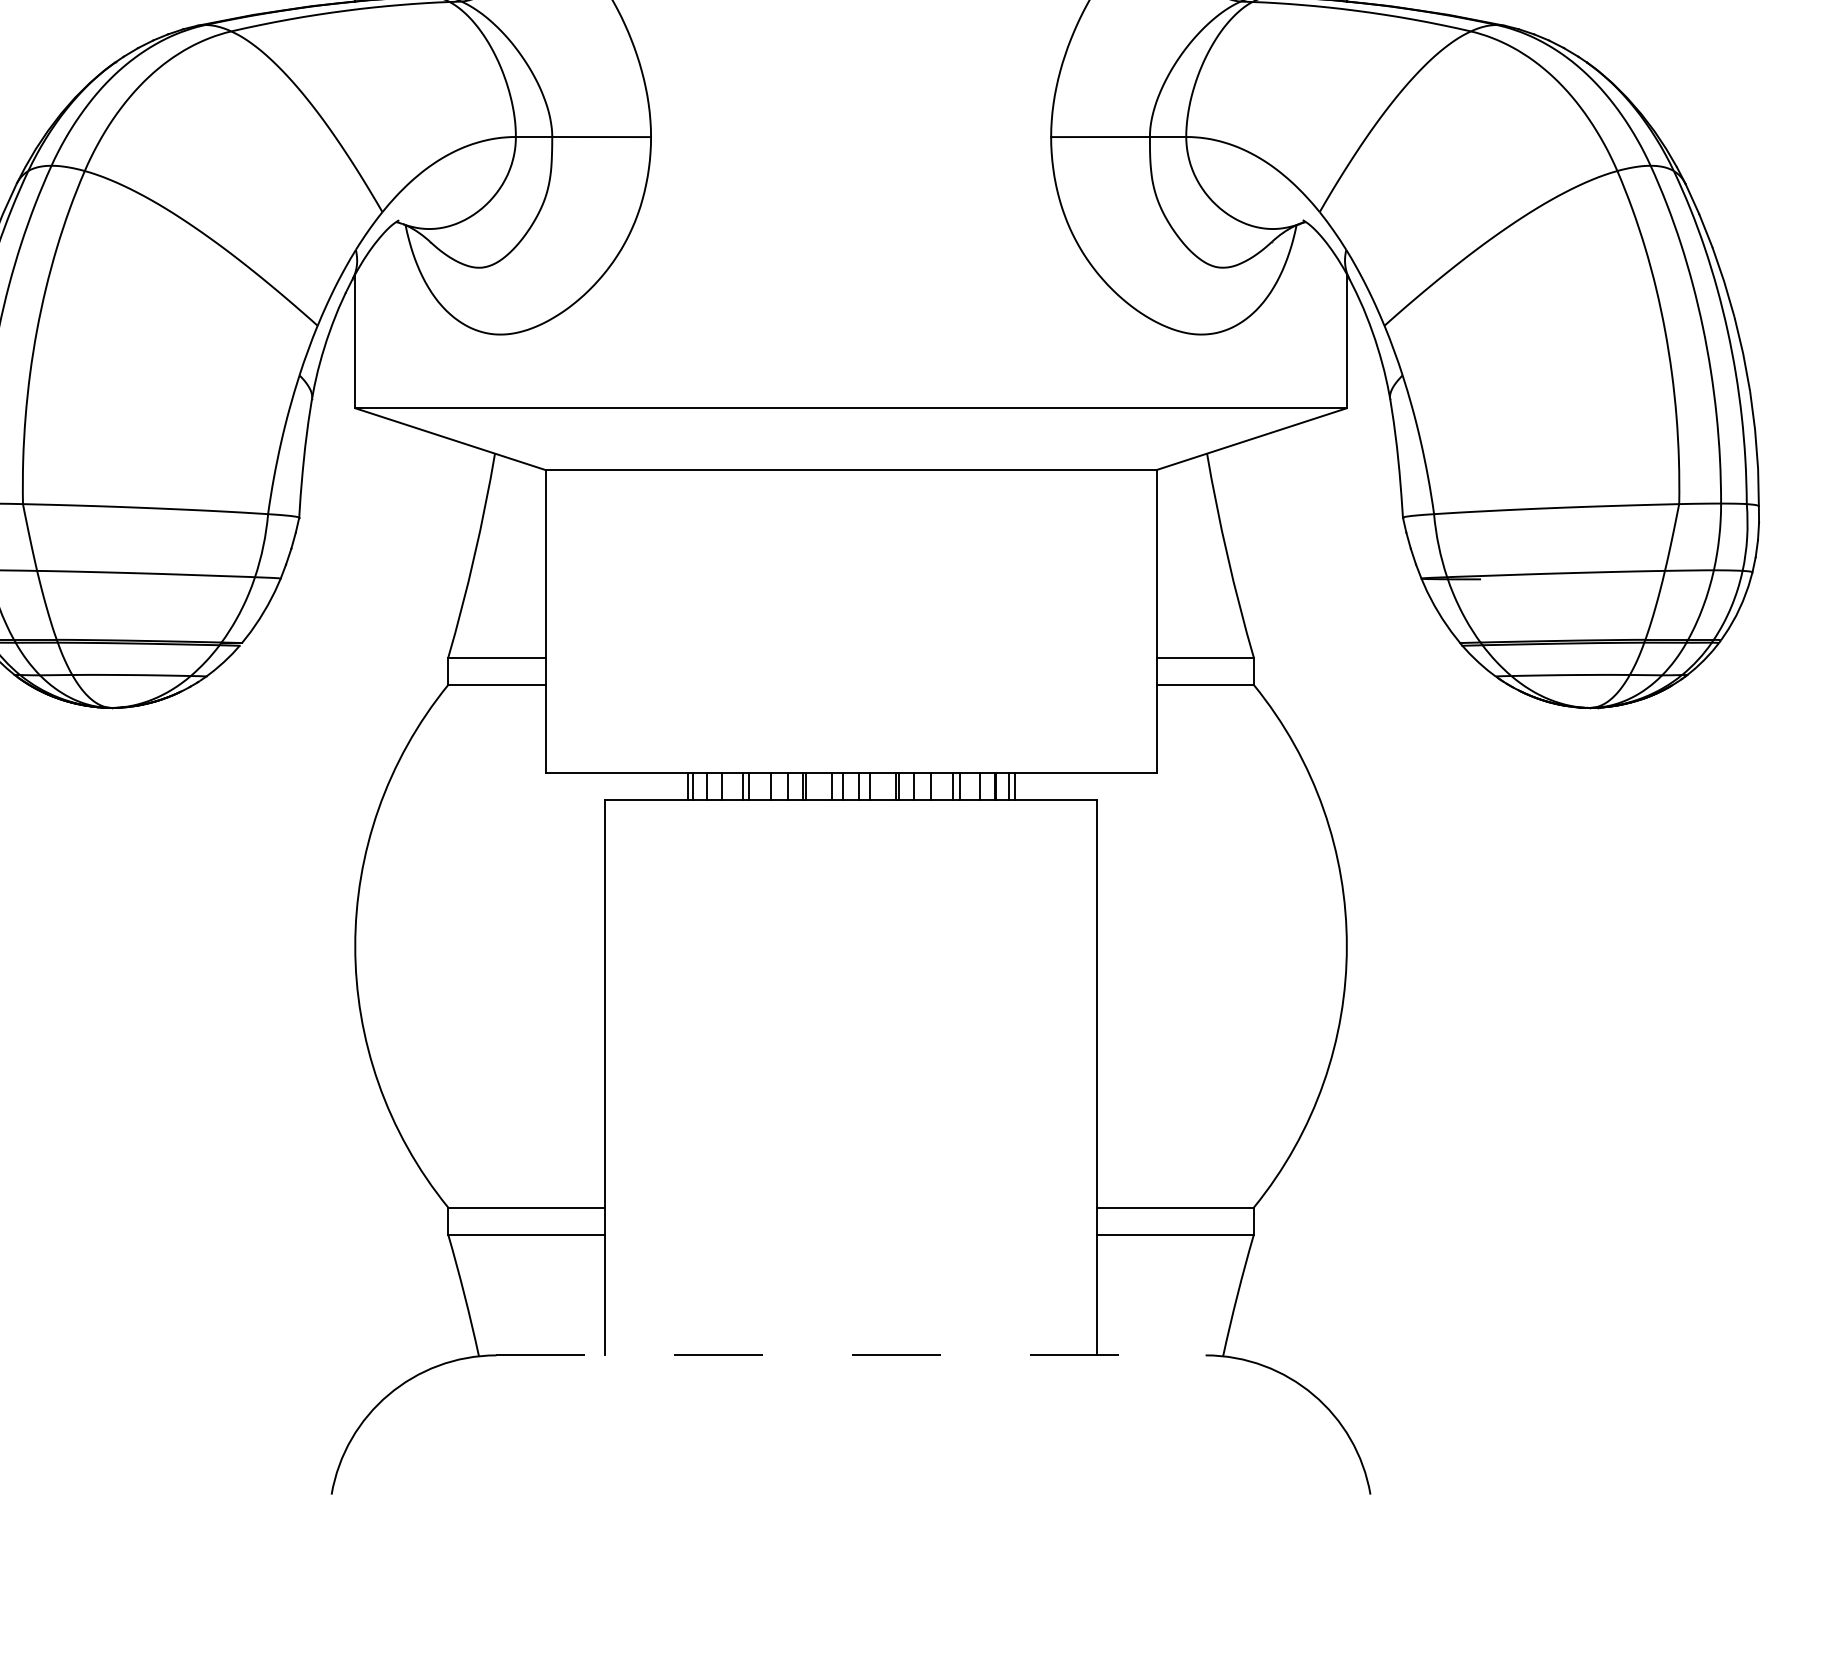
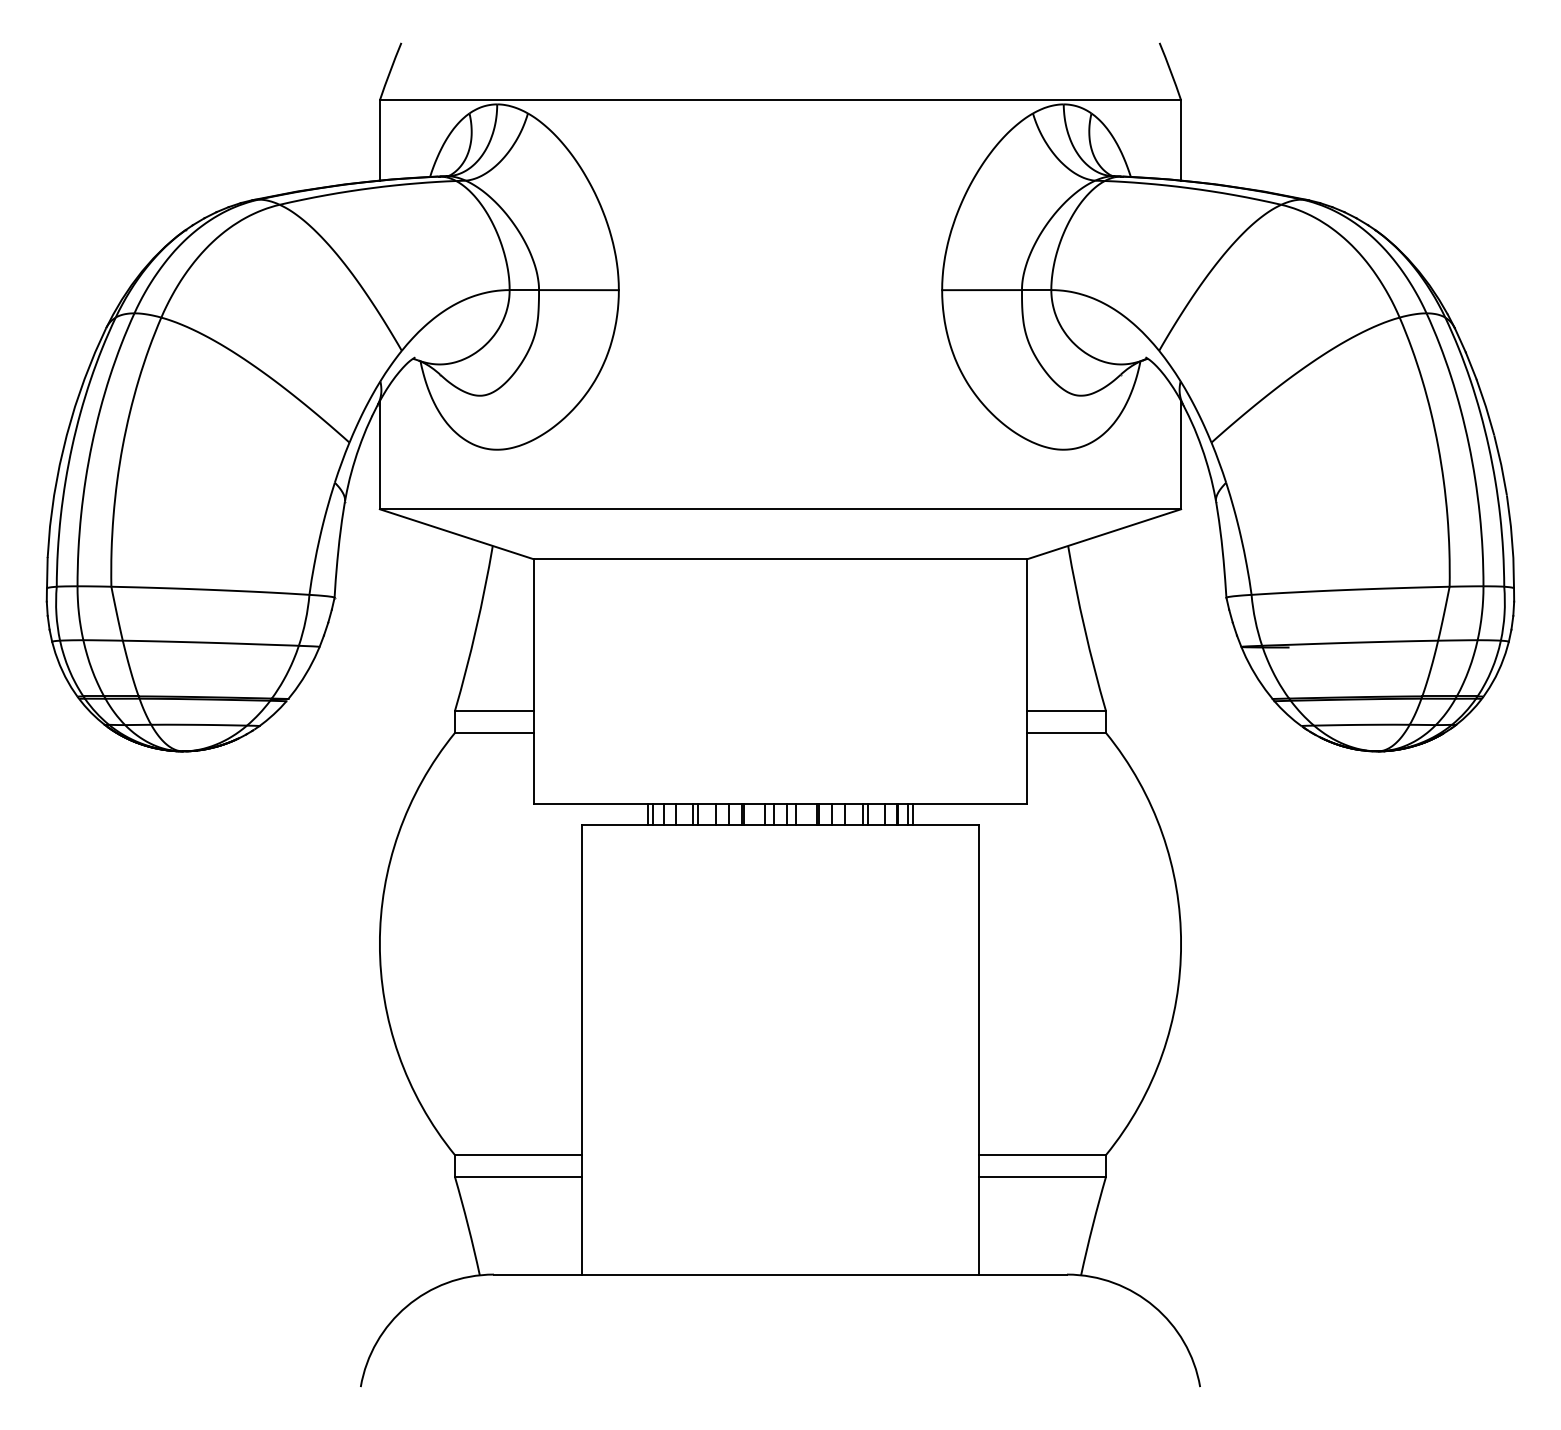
line: (851, 1355) -> (780, 1274), dashed -> solid

